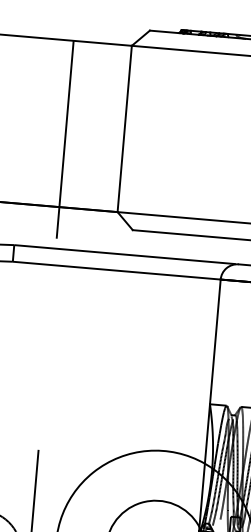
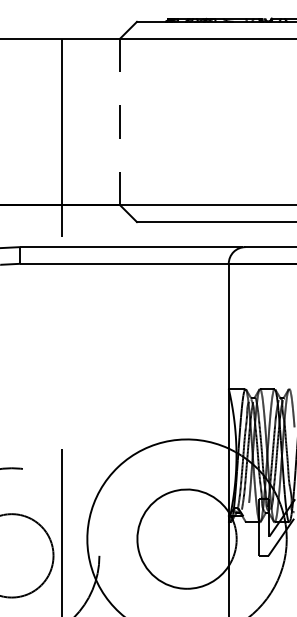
line: (124, 129) -> (120, 122), solid -> dashed

